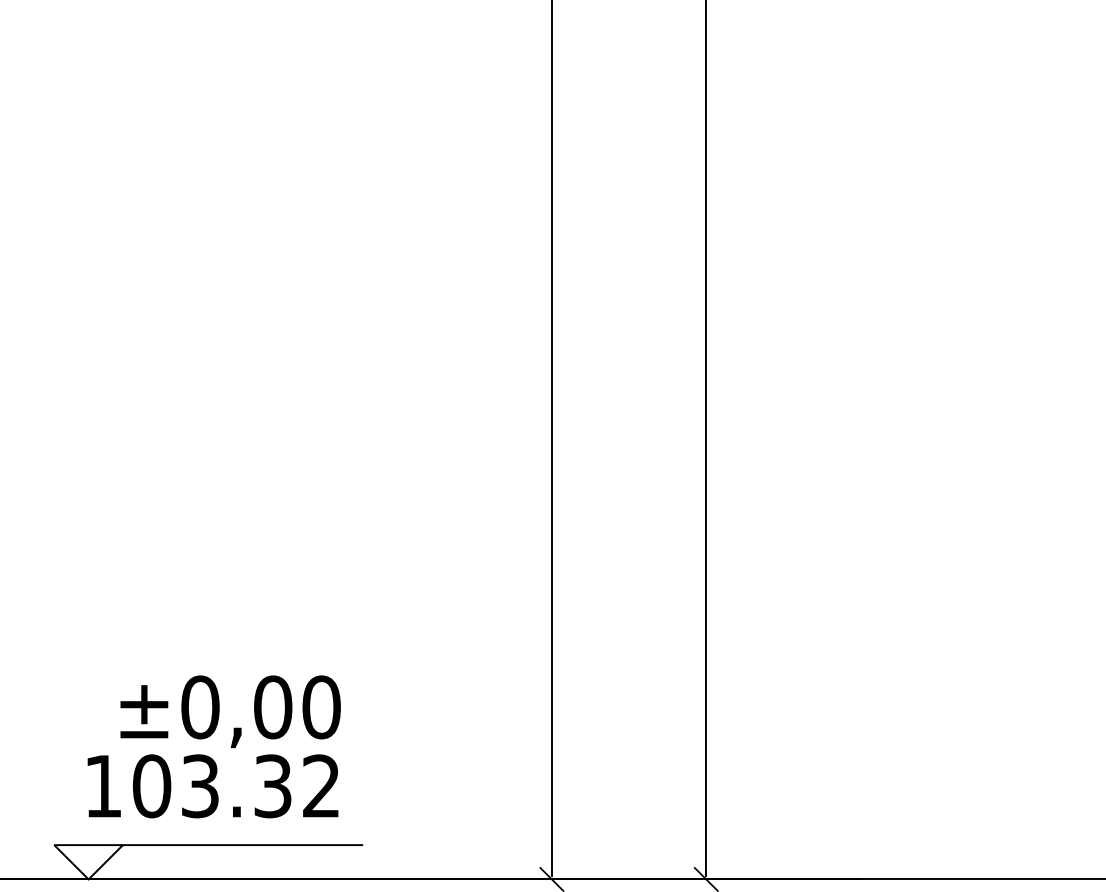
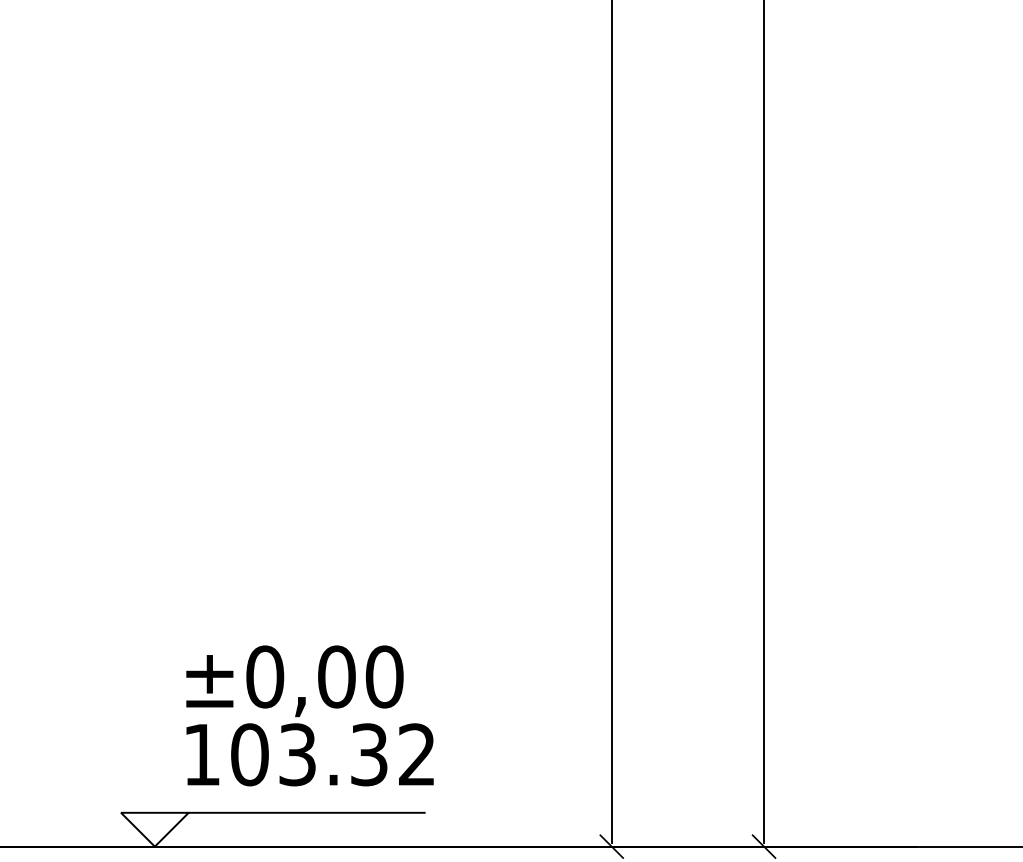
text: (212, 786) -> (309, 754), moved

